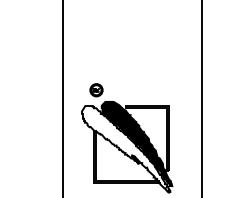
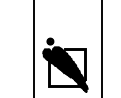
fill: (125, 149) -> (64, 70), added

